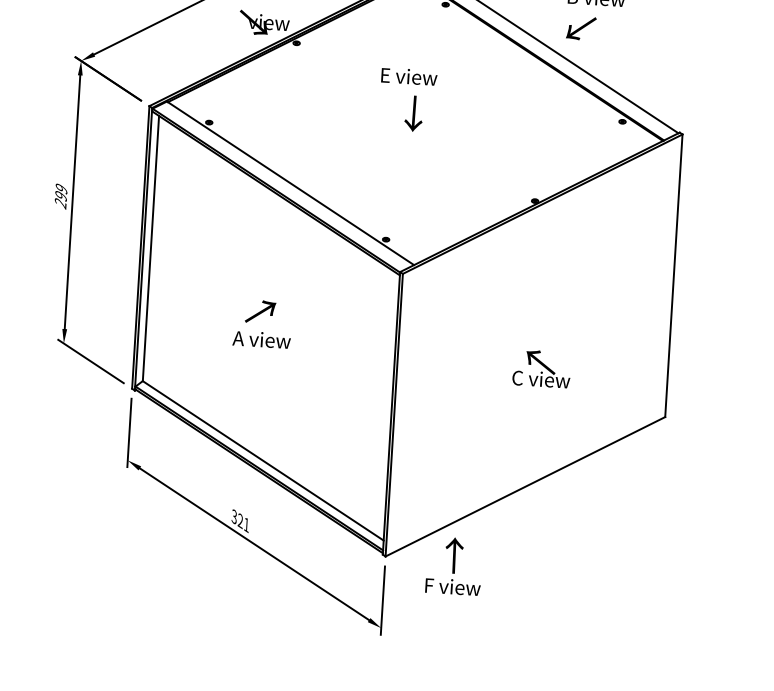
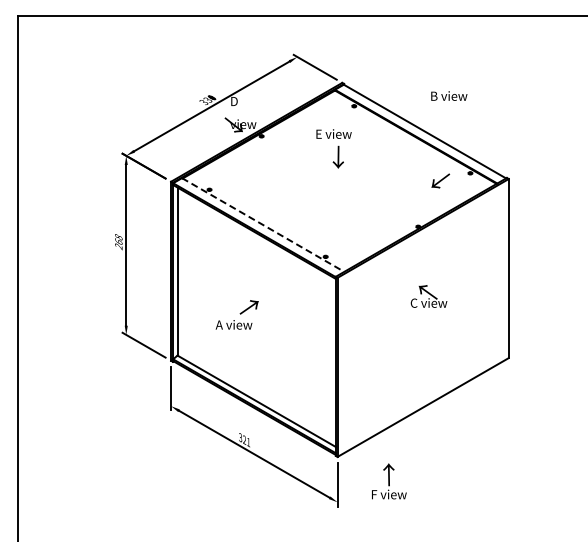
text: (580, 27) -> (440, 180), moved
text: (407, 99) -> (333, 148), moved
line: (290, 184) -> (263, 225), solid -> dashed
text: (60, 192) -> (118, 239), 299 -> 268
text: (260, 339) -> (233, 324), moved
text: (541, 368) -> (428, 296), moved
text: (454, 566) -> (389, 481), moved

